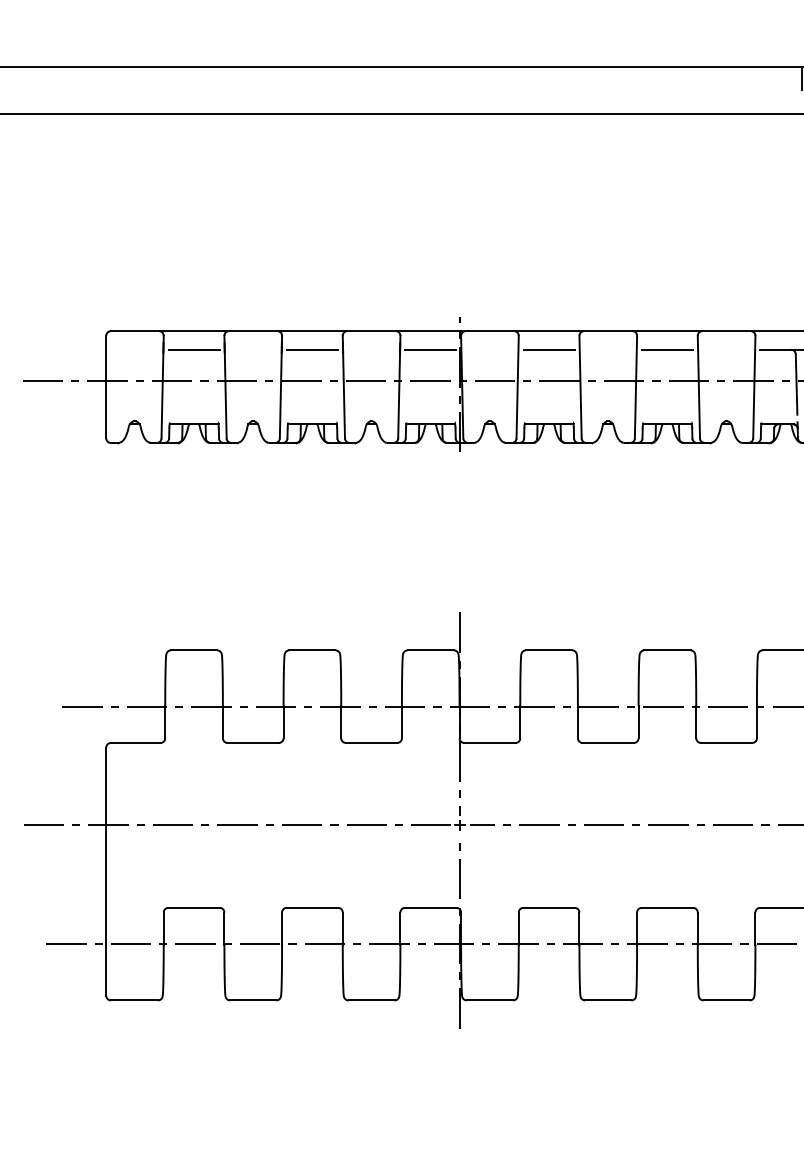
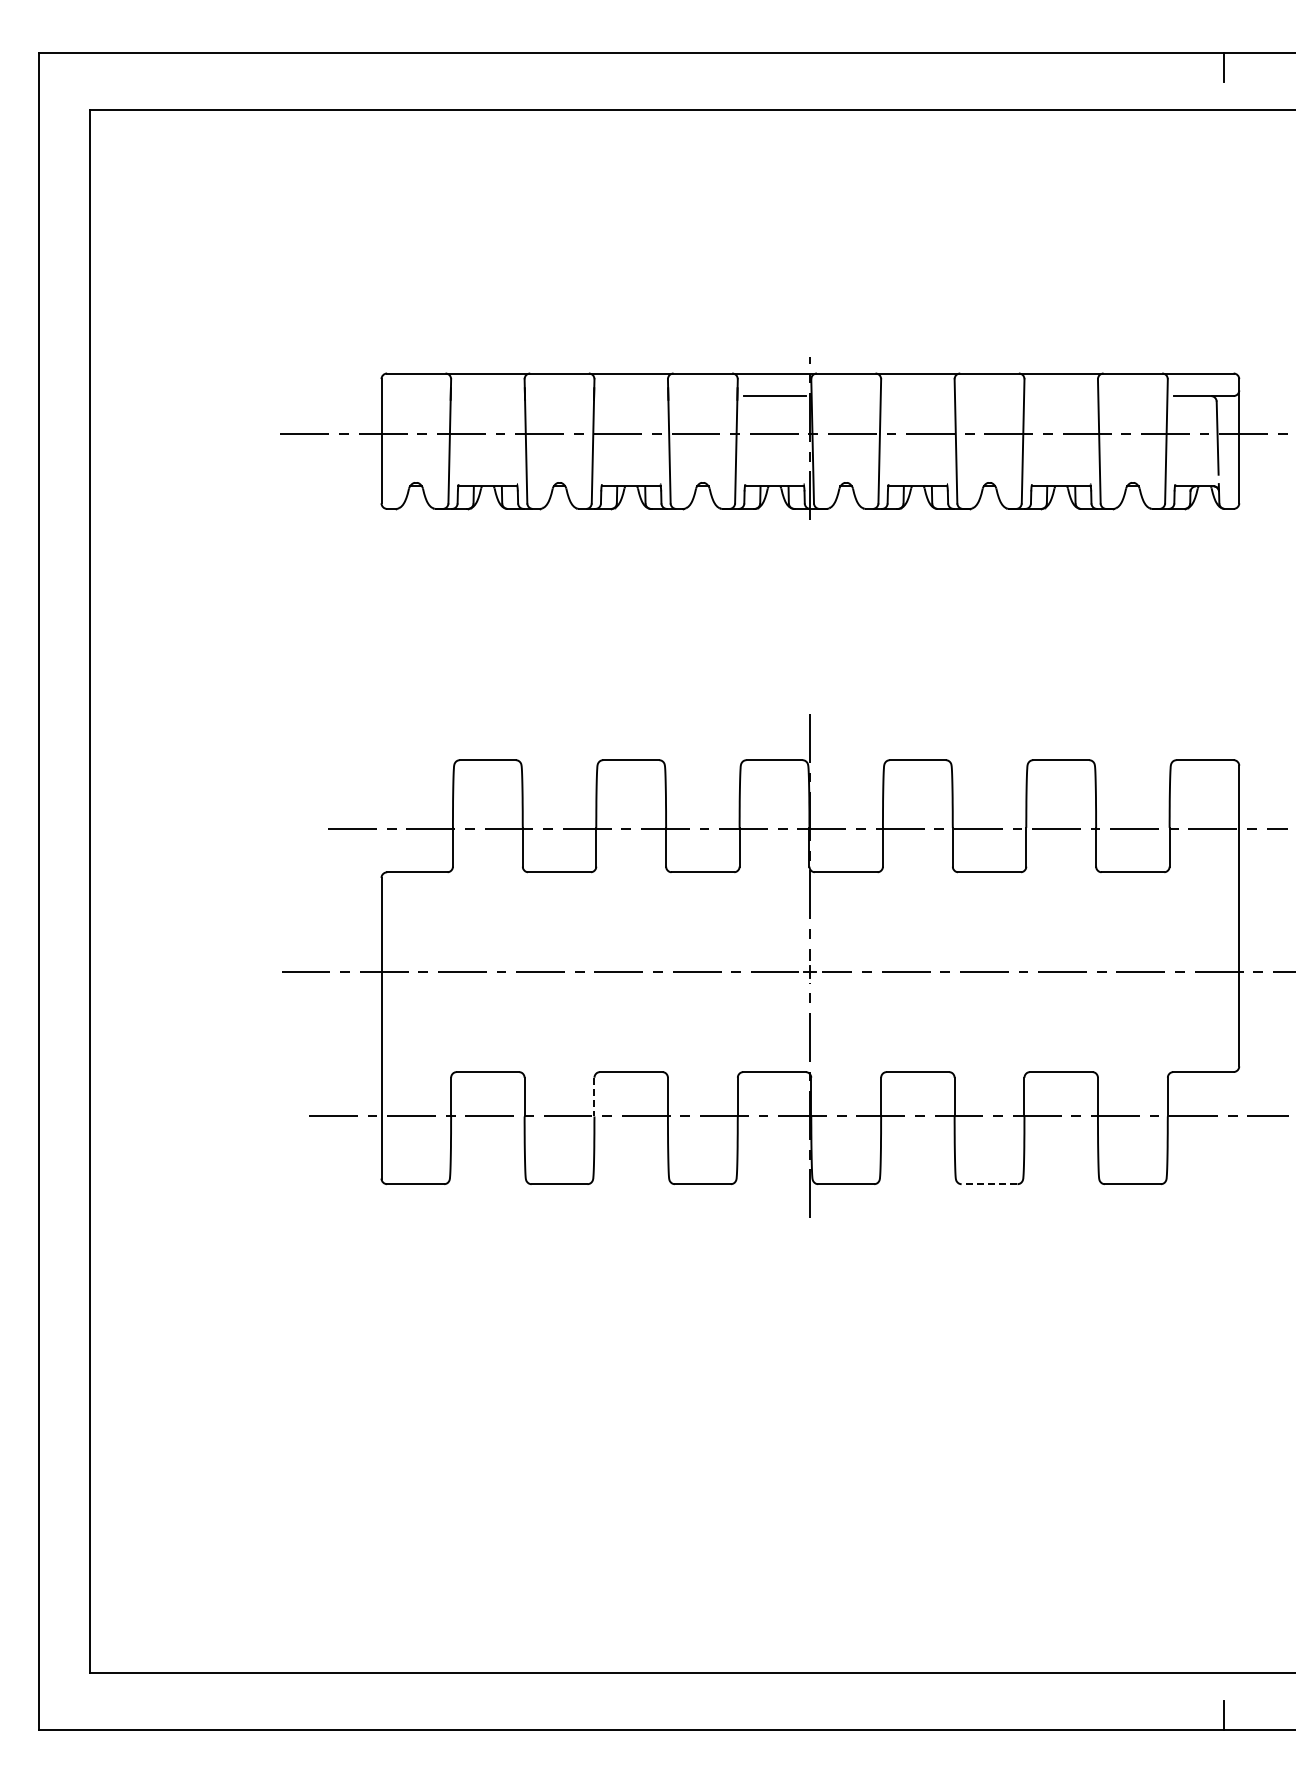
line: (193, 350) -> (487, 396), removed
line: (312, 350) -> (631, 396), removed
line: (548, 350) -> (917, 396), removed
line: (667, 350) -> (1061, 396), removed
line: (282, 928) -> (594, 1097), solid -> dashed
line: (608, 1000) -> (989, 1184), solid -> dashed

